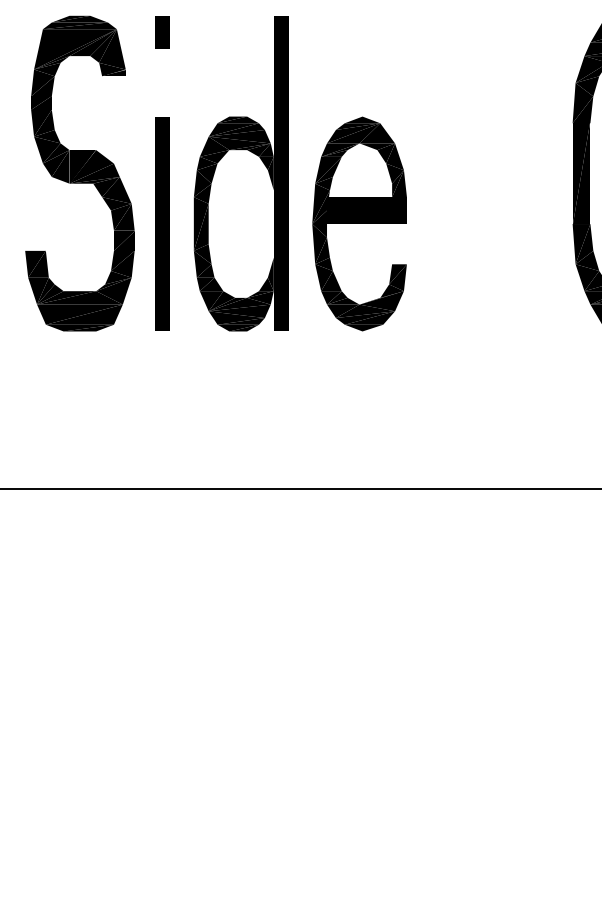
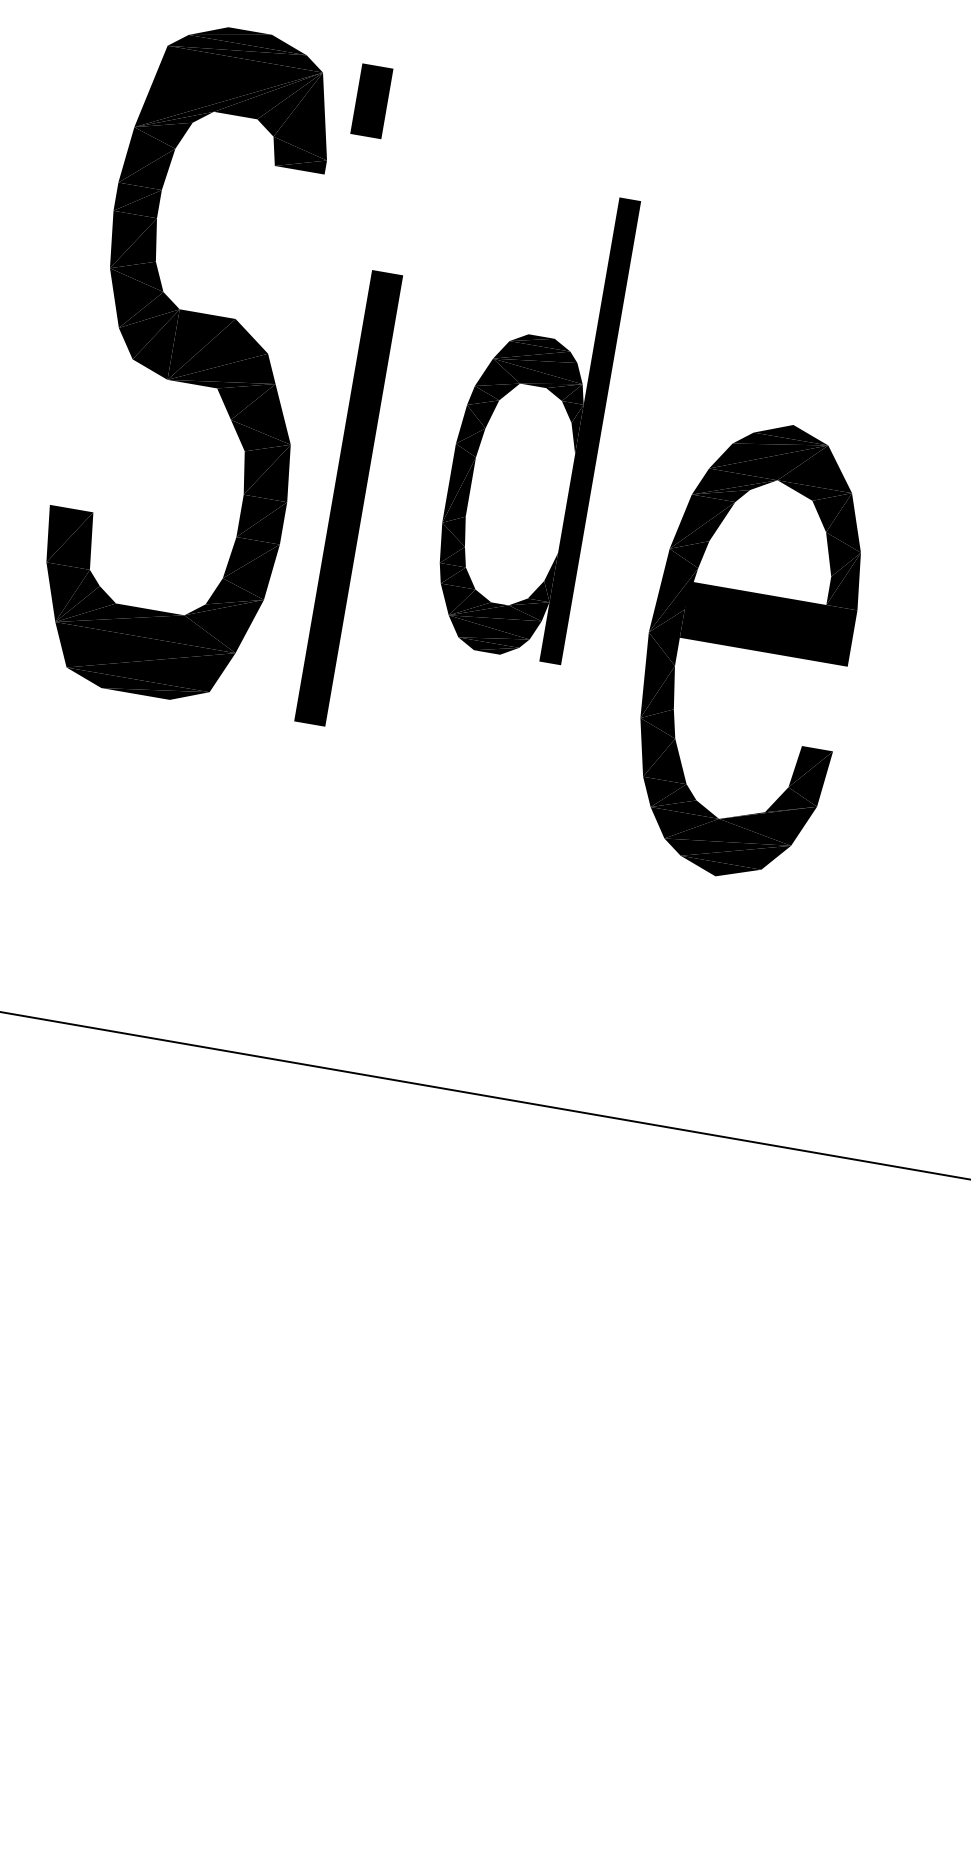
part: (162, 32) -> (371, 100), moved
part: (240, 173) -> (530, 420), size x0.7
part: (359, 223) -> (748, 648), moved

